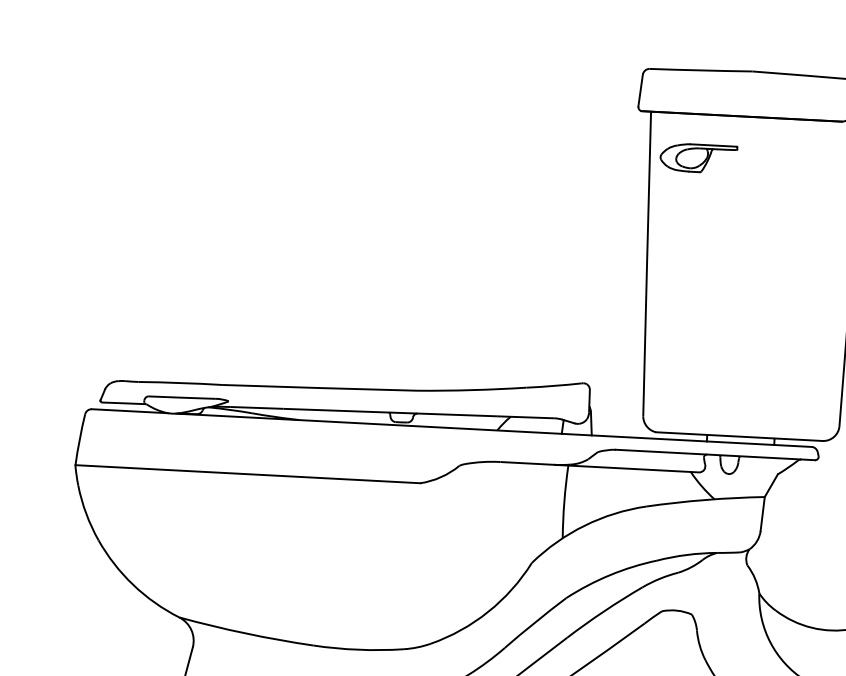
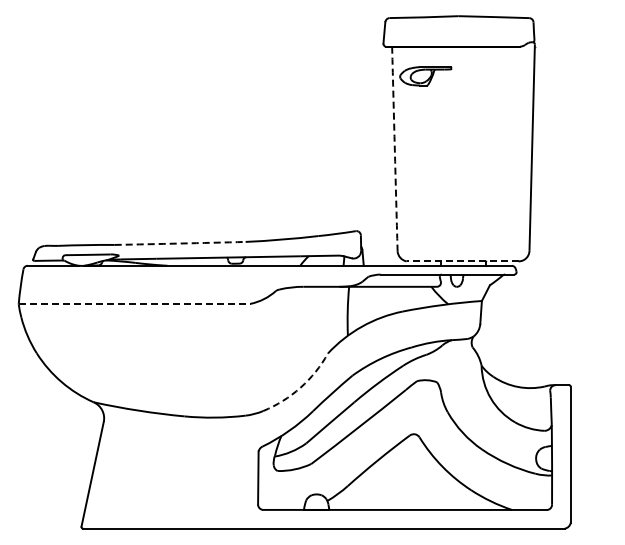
arc: (646, 263) -> (394, 148), solid -> dashed
arc: (320, 387) -> (180, 243), solid -> dashed
line: (738, 436) -> (462, 261), solid -> dashed
line: (247, 473) -> (134, 303), solid -> dashed
arc: (488, 611) -> (300, 387), solid -> dashed

